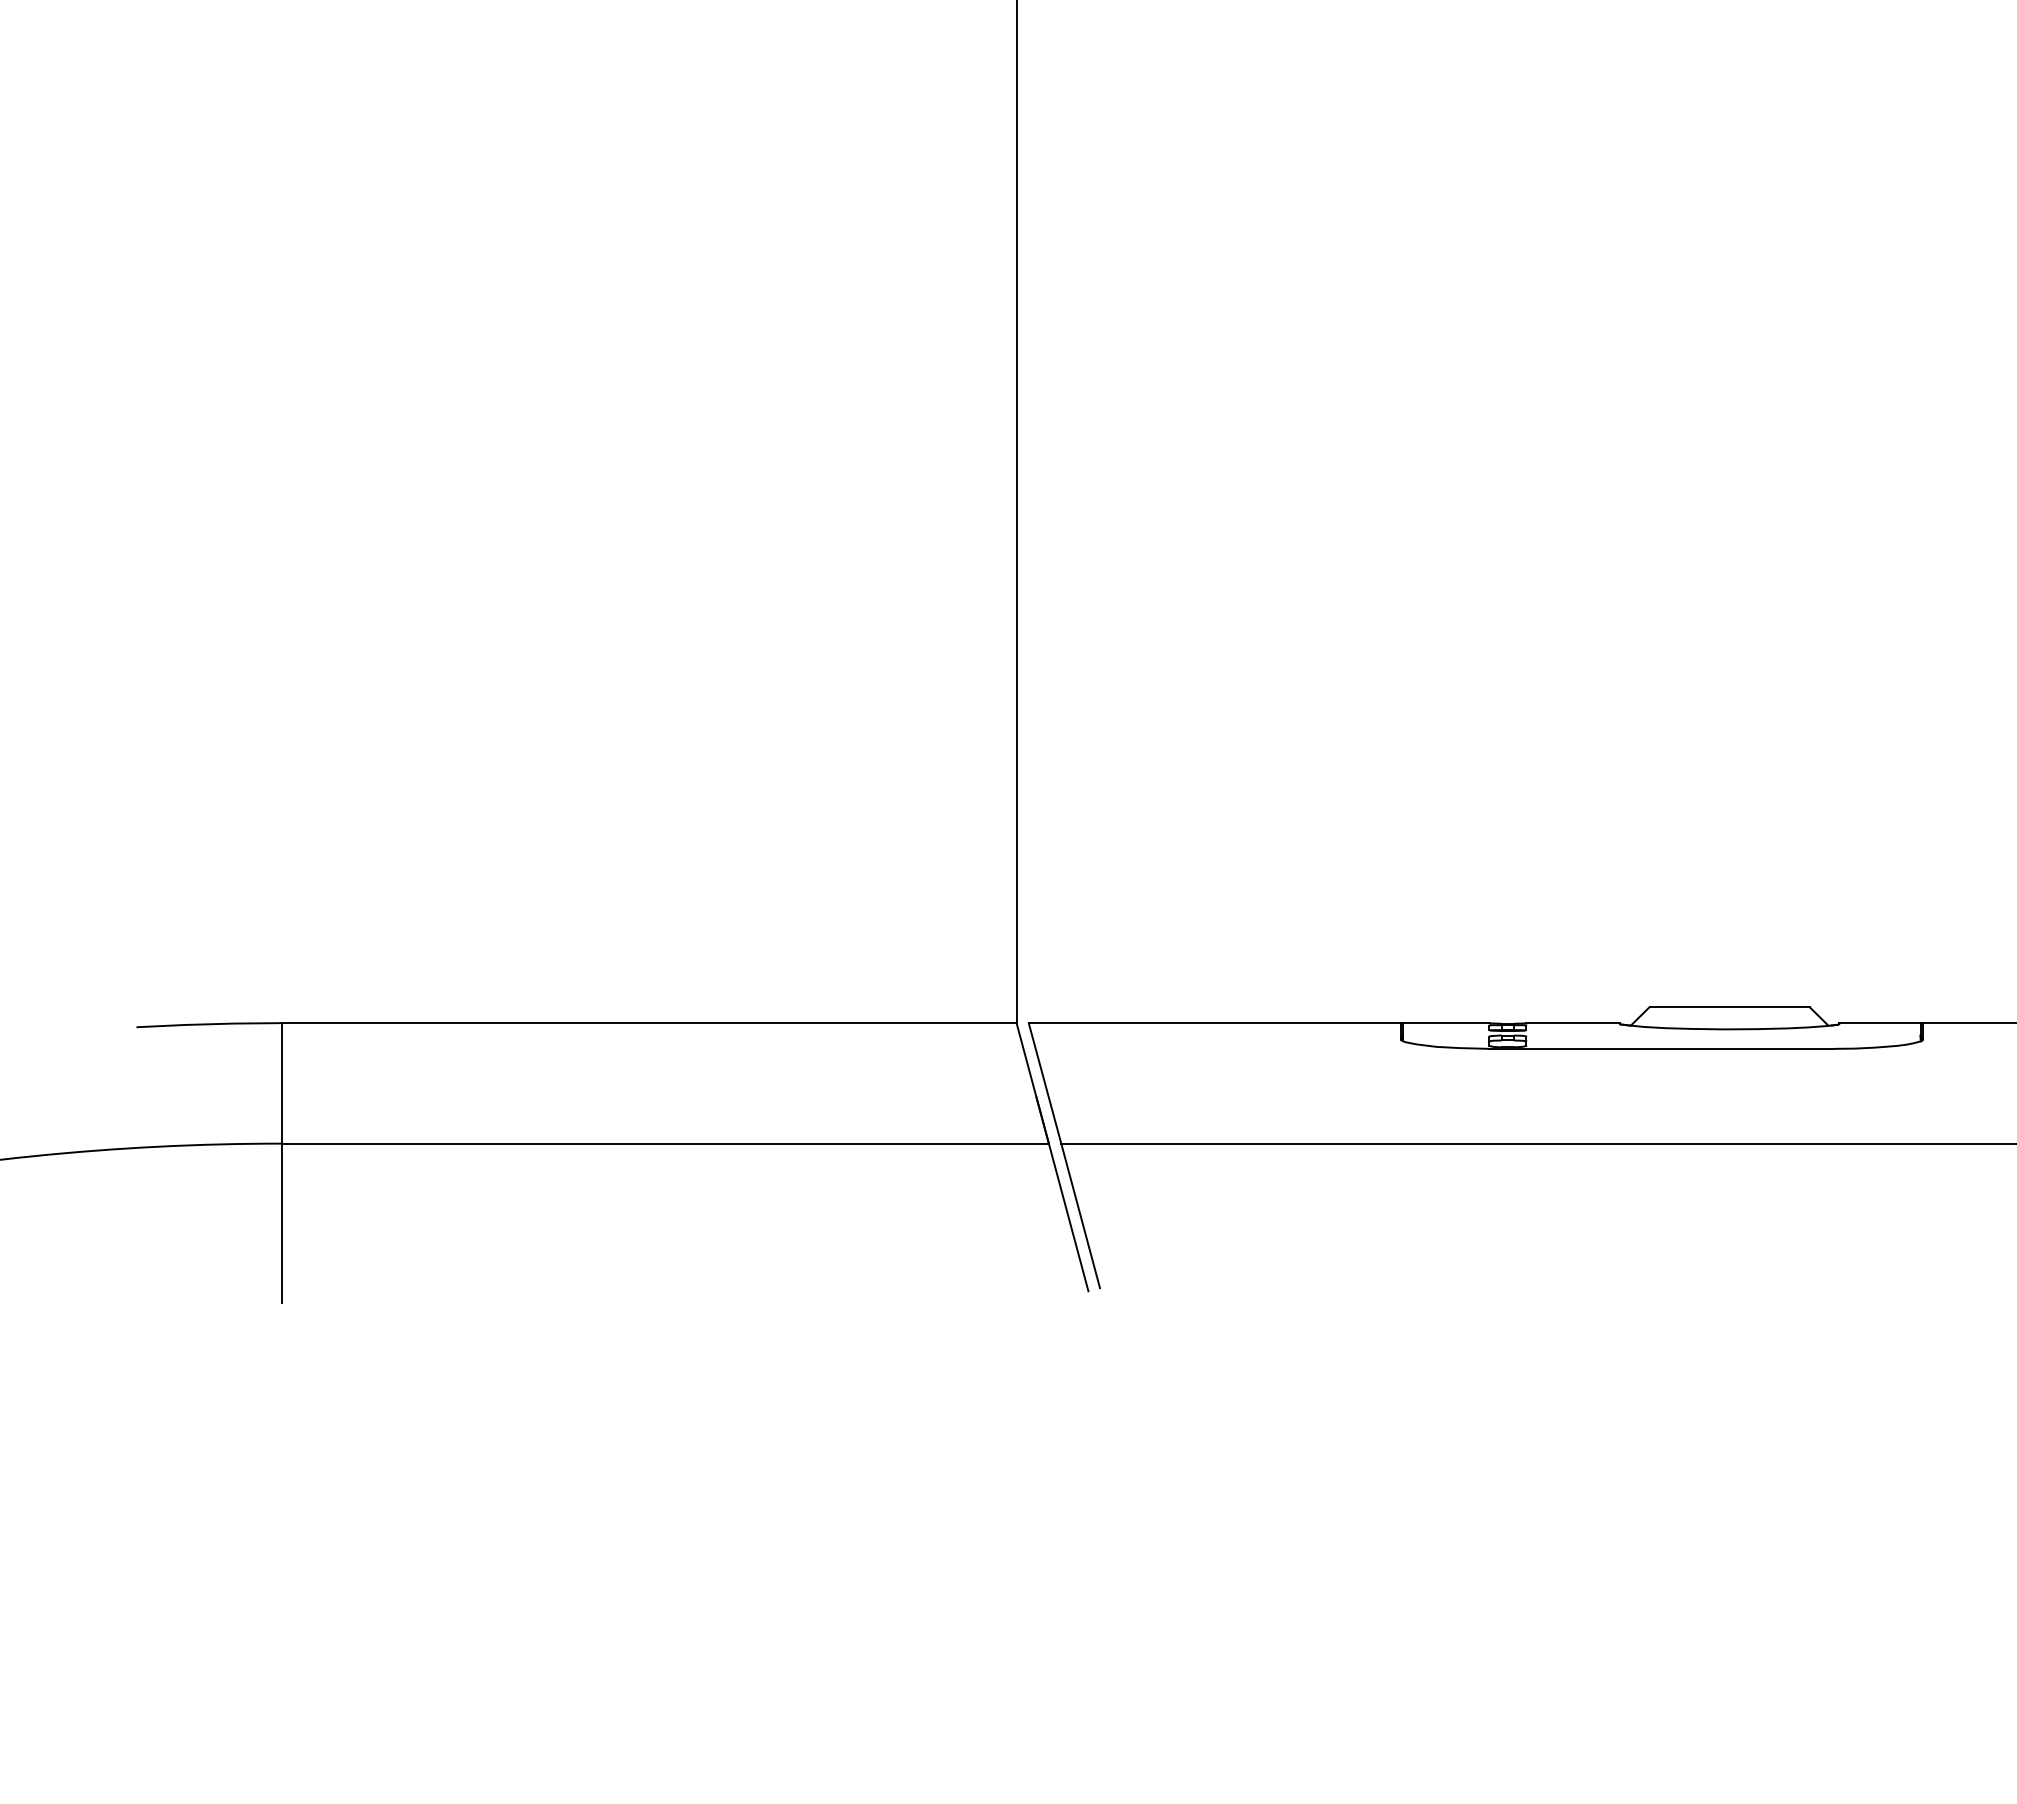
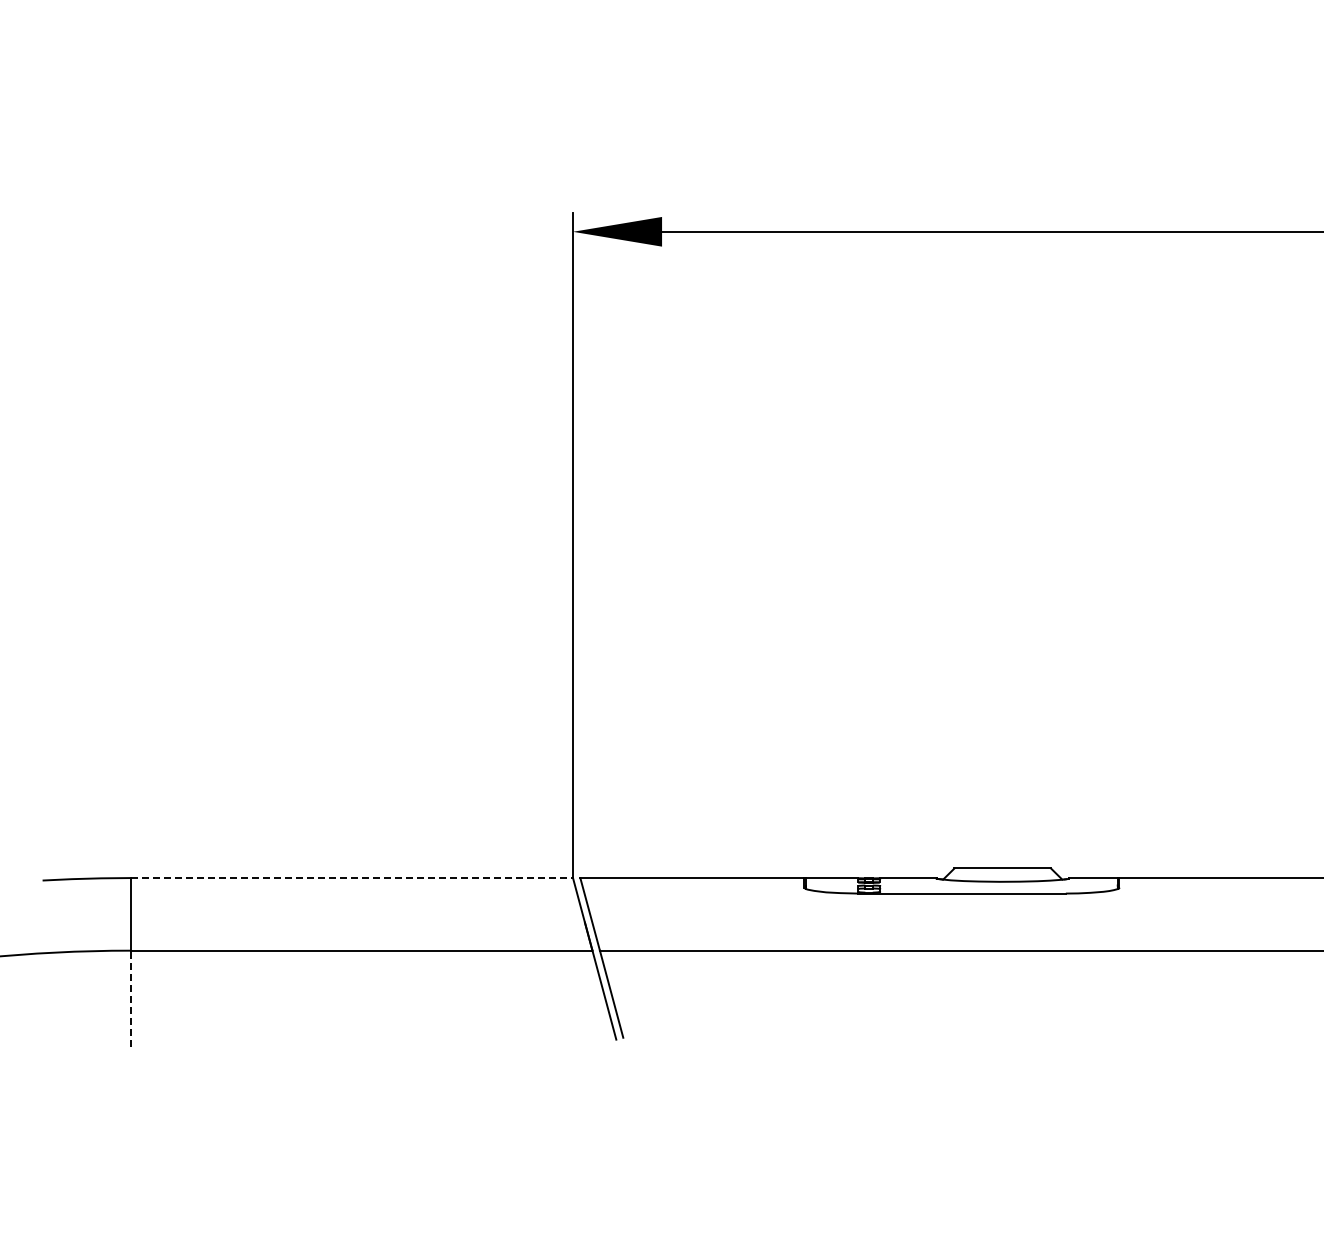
line: (650, 1023) -> (352, 878), solid -> dashed
line: (282, 1222) -> (130, 998), solid -> dashed

